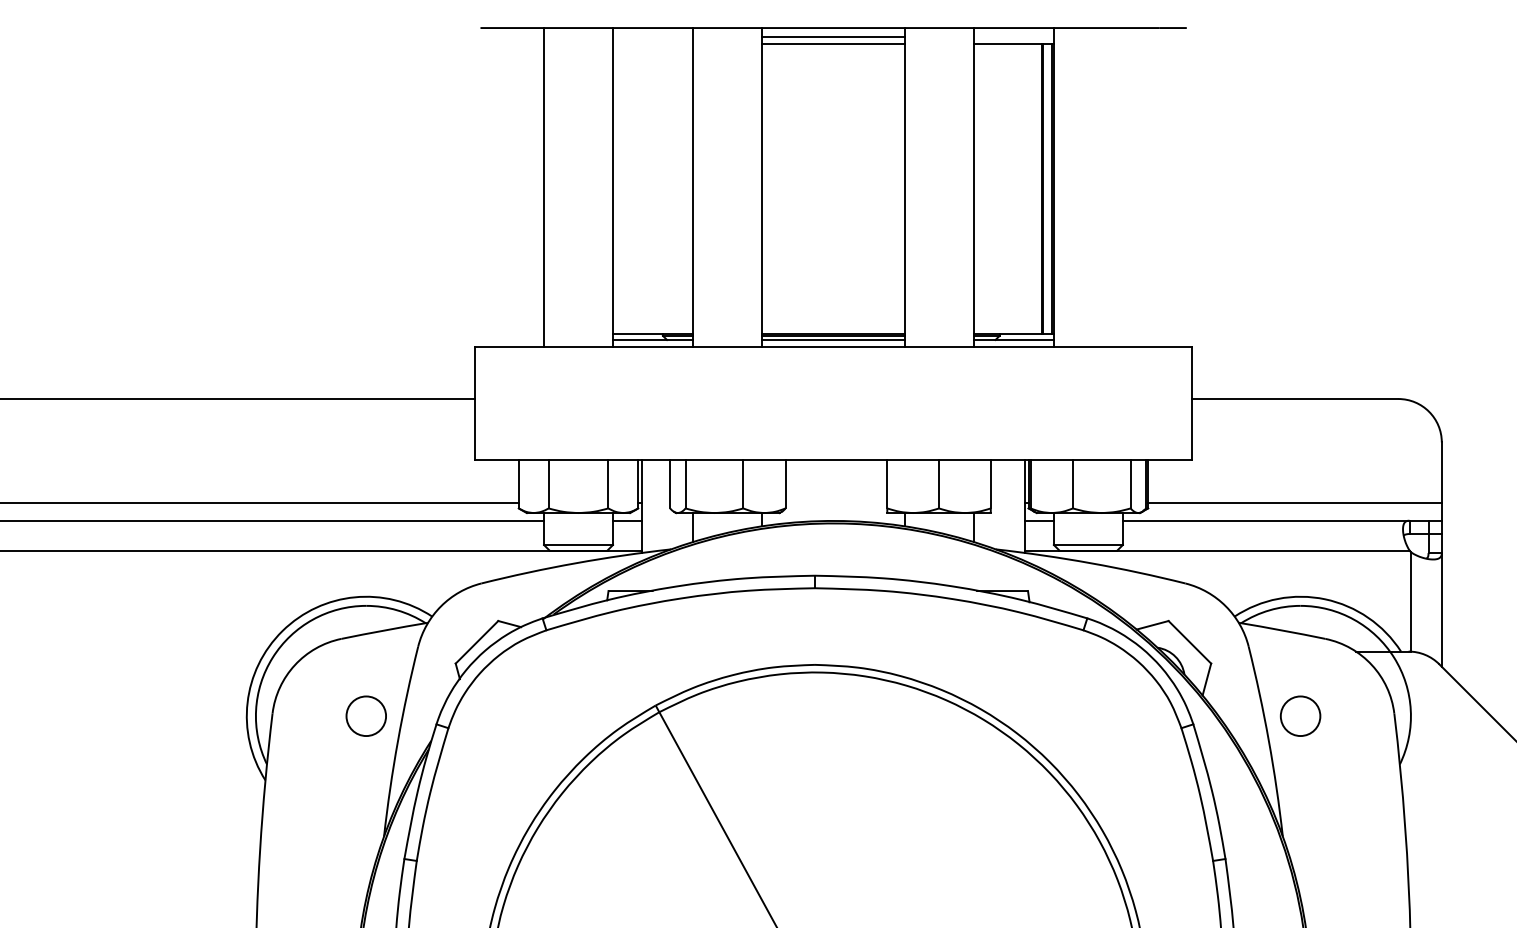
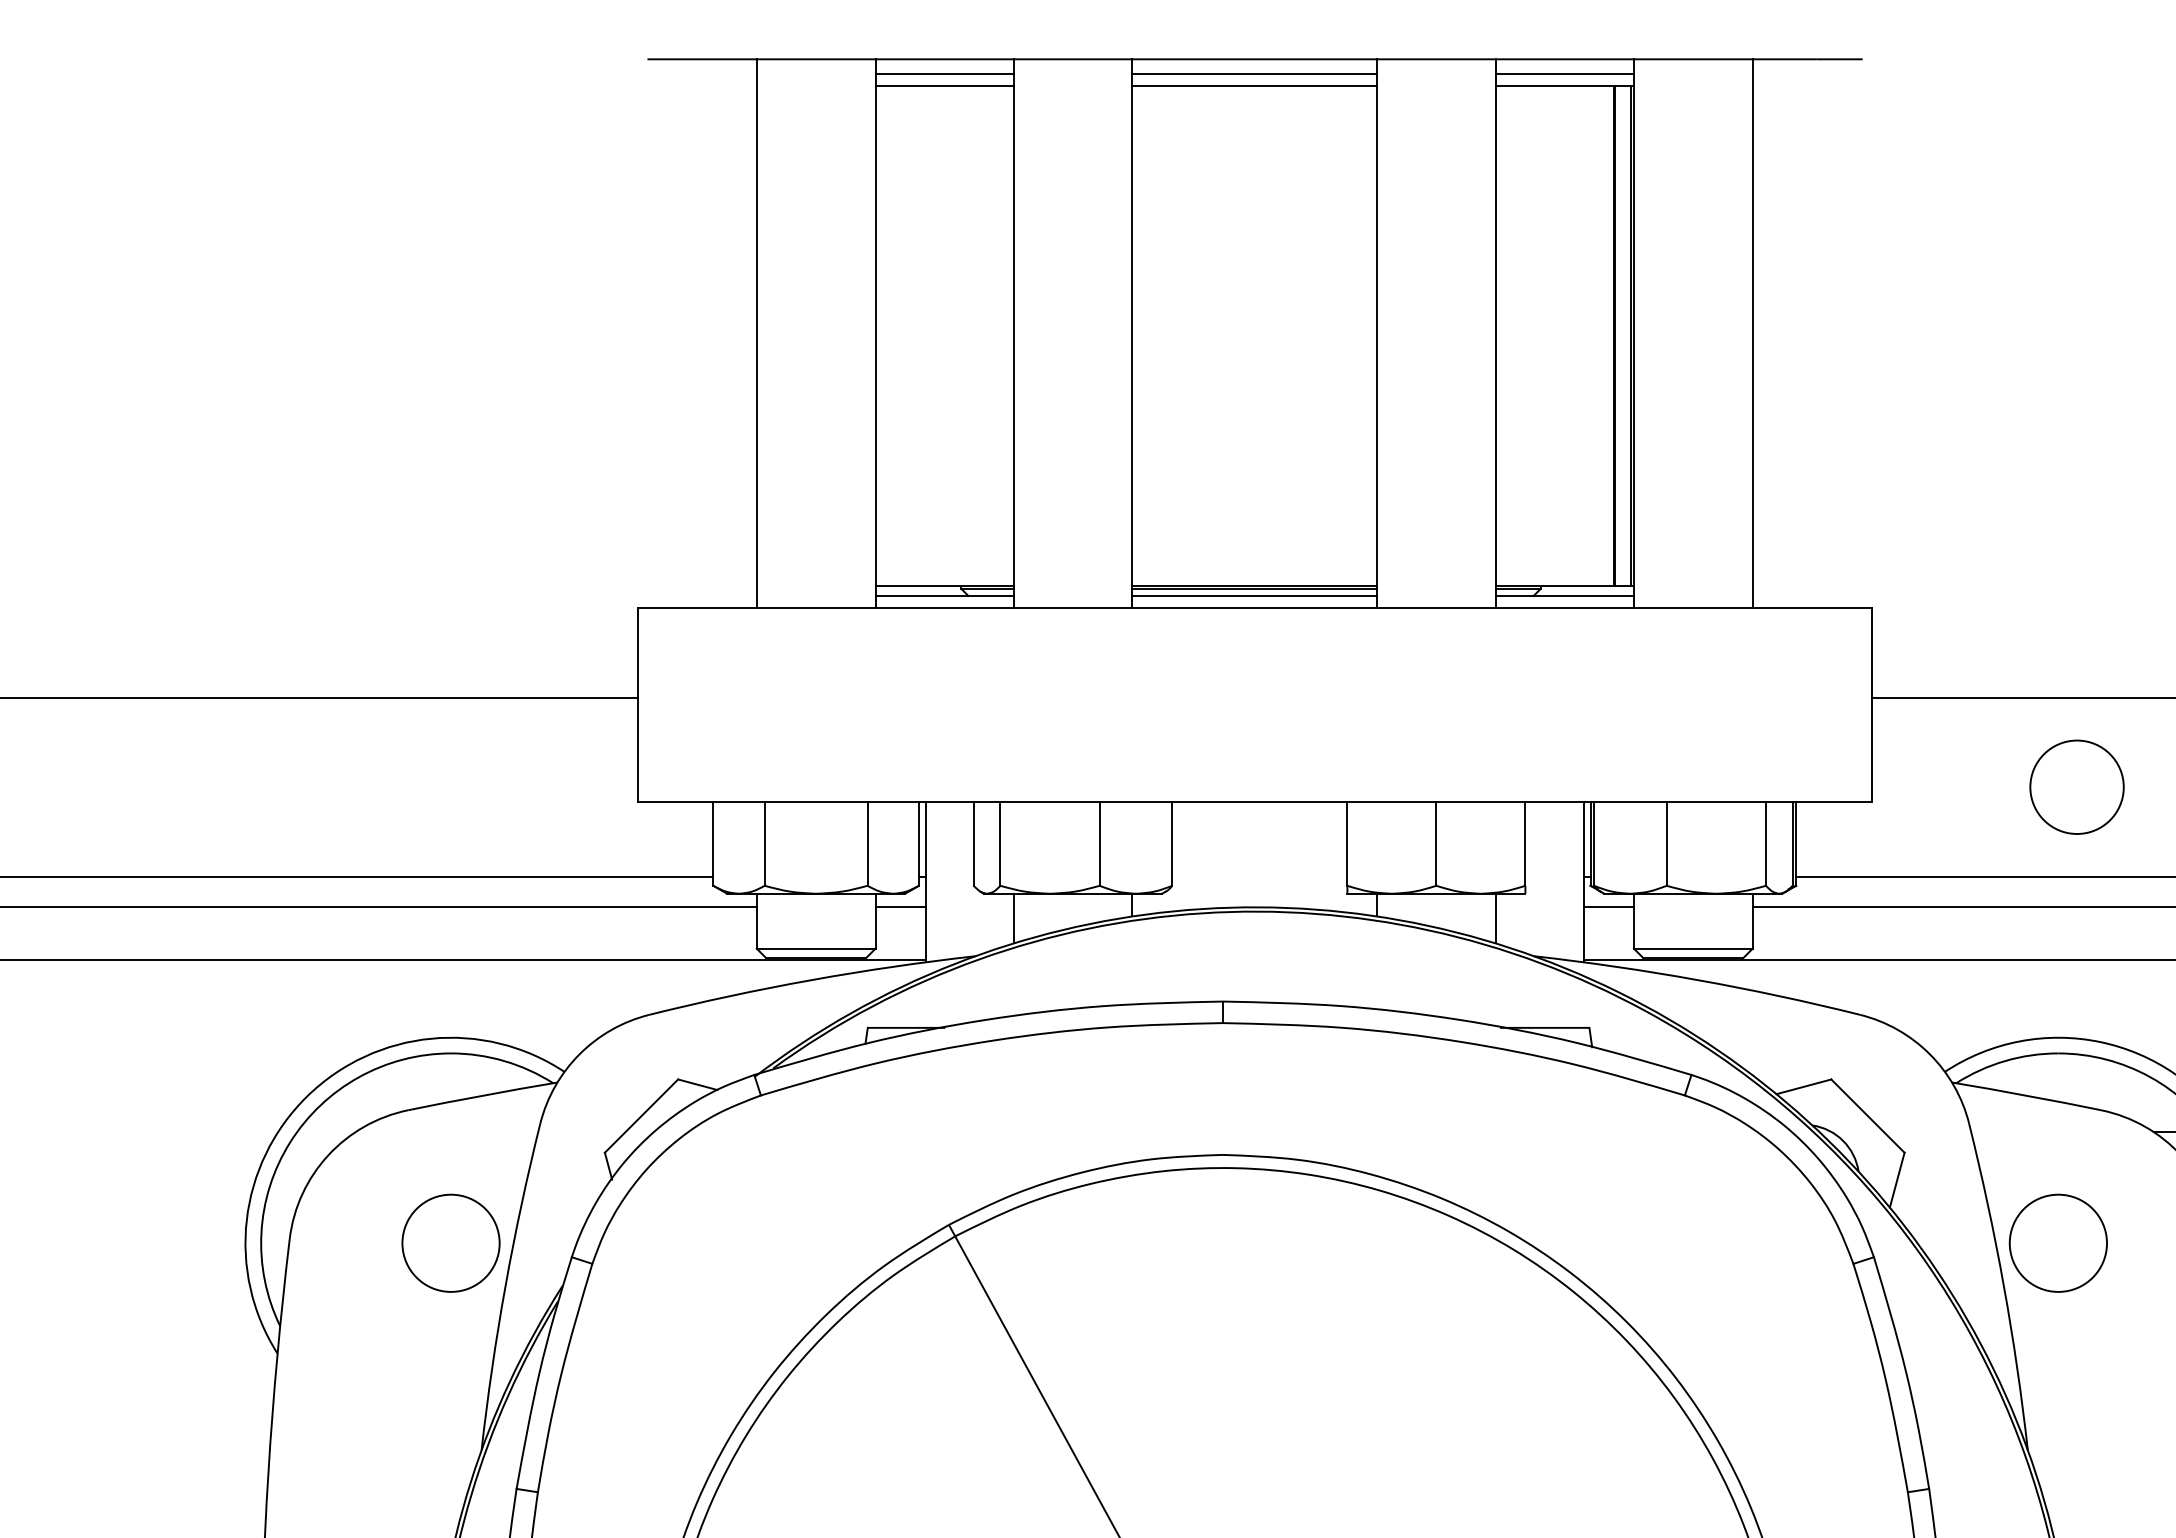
line: (653, 36) -> (945, 73), added
line: (1013, 36) -> (1564, 73), added
line: (653, 43) -> (945, 85), added
line: (1122, 187) -> (1752, 333), added
circle: (1311, 451) -> (2077, 787), added
circle: (366, 716) -> (451, 1243), size x1.43
circle: (1300, 716) -> (2058, 1243), size x1.43

